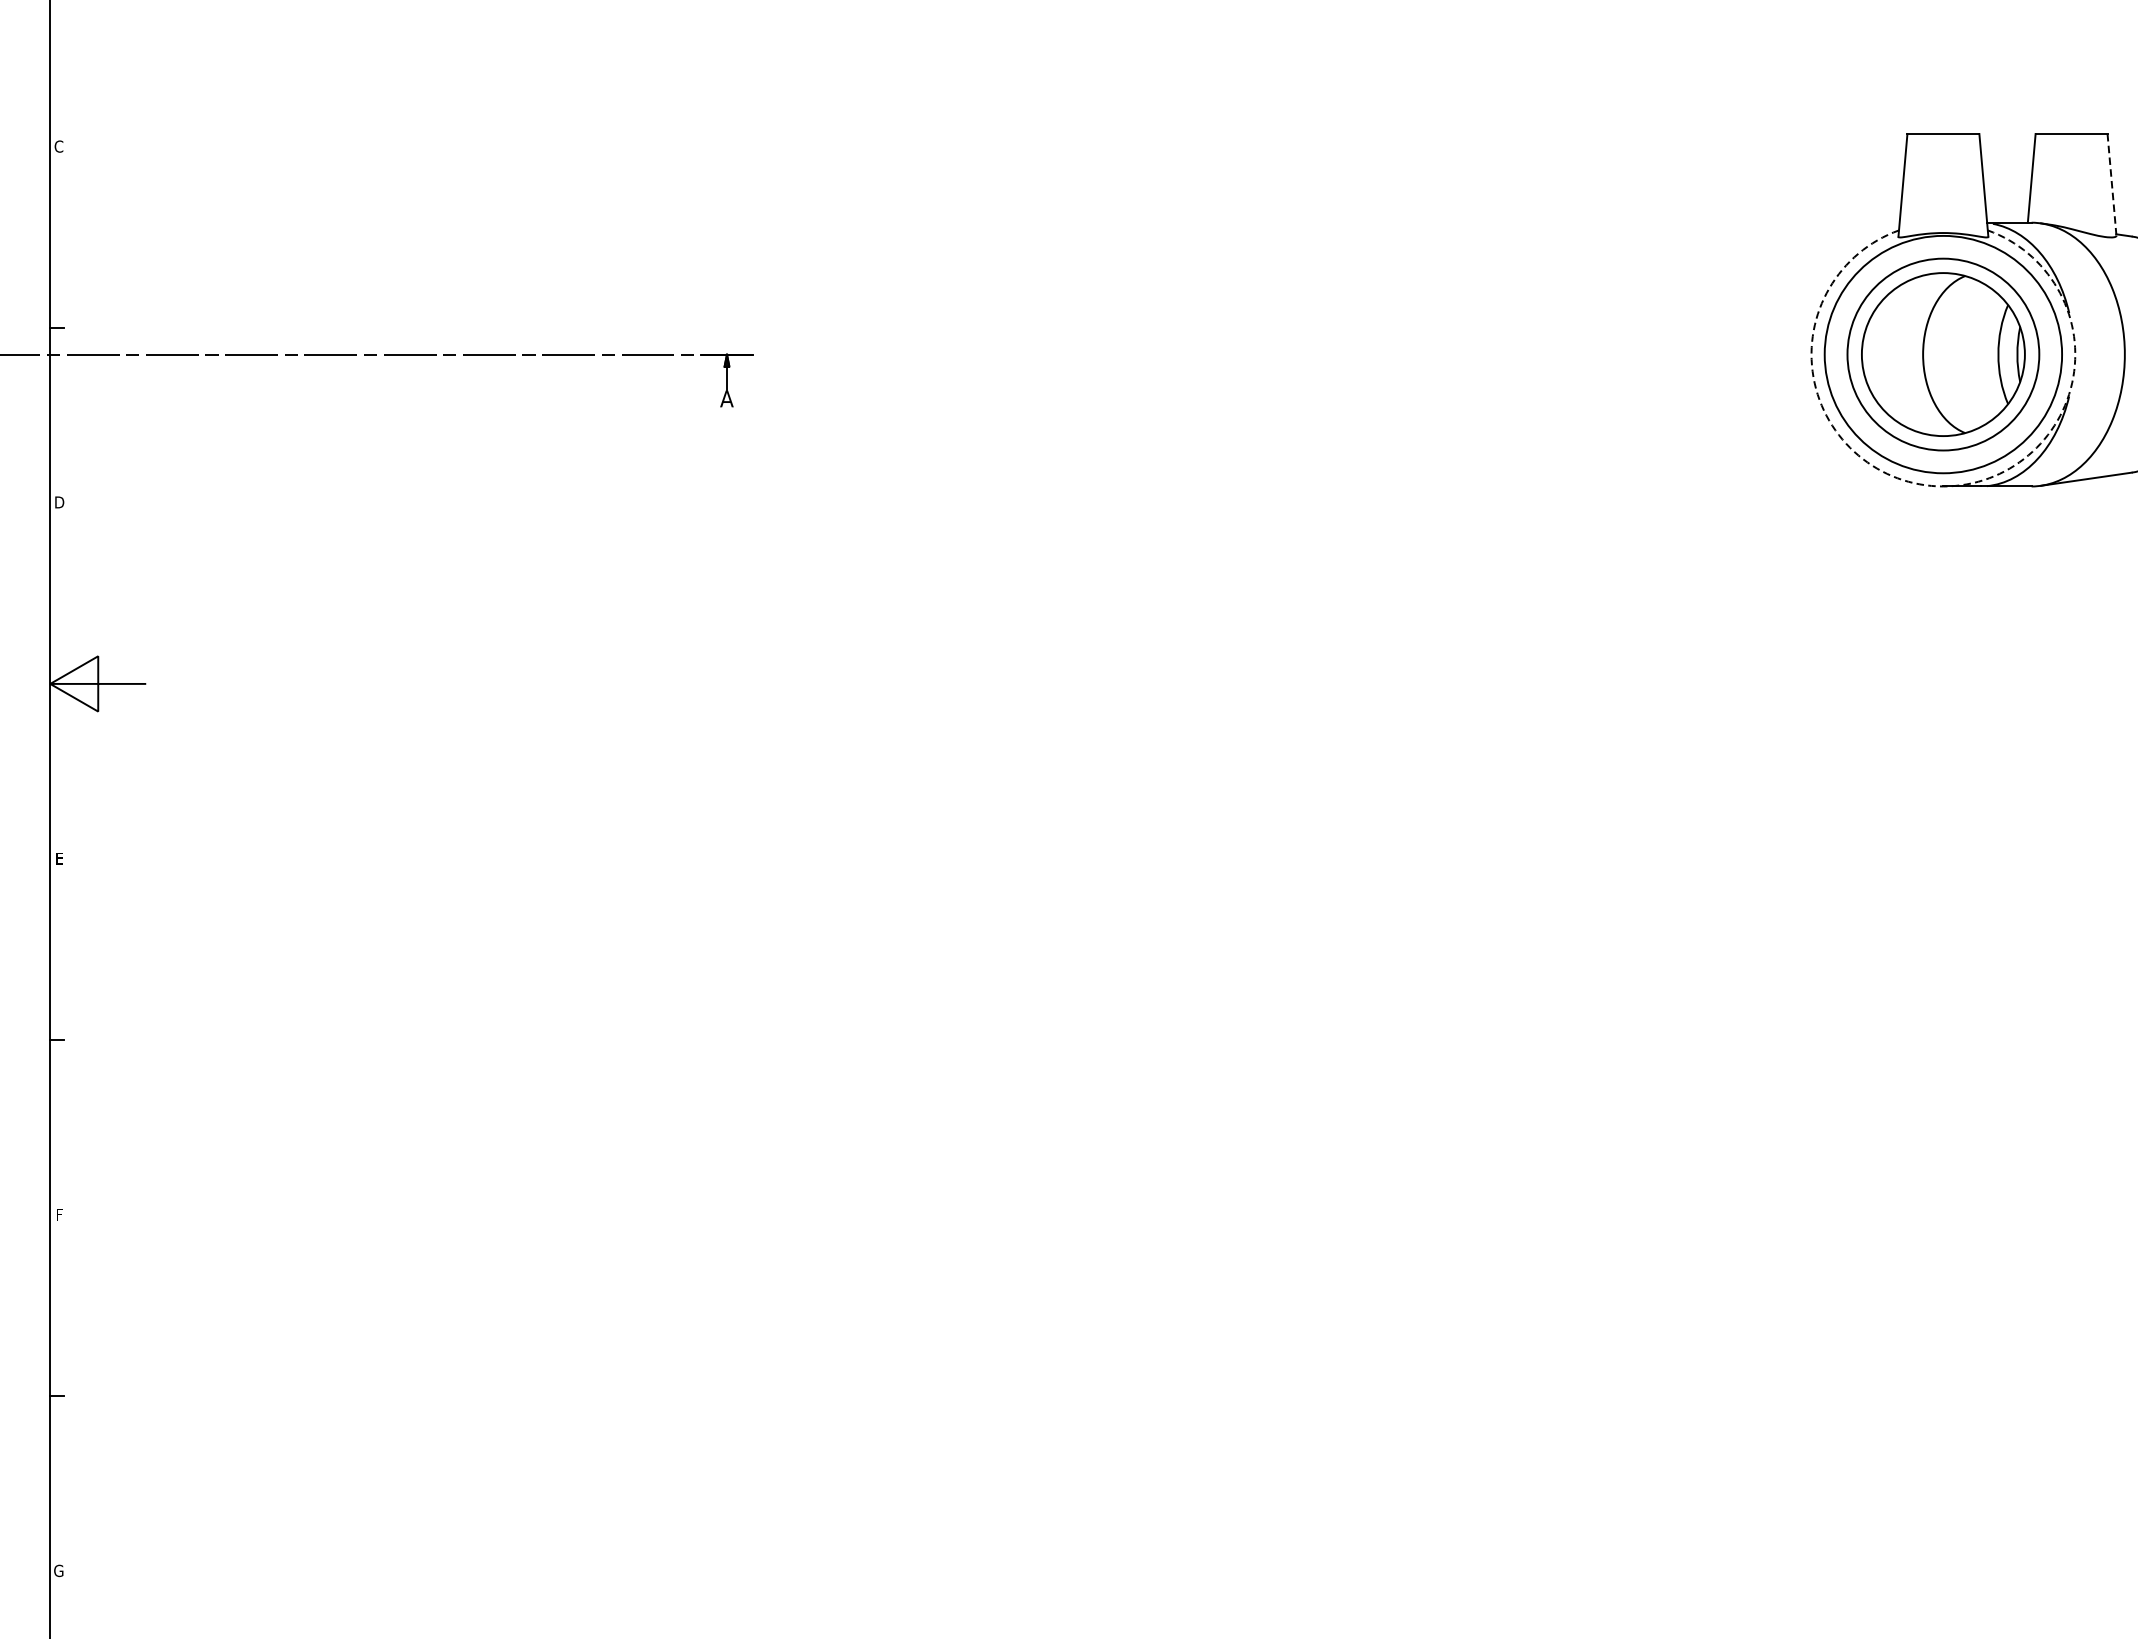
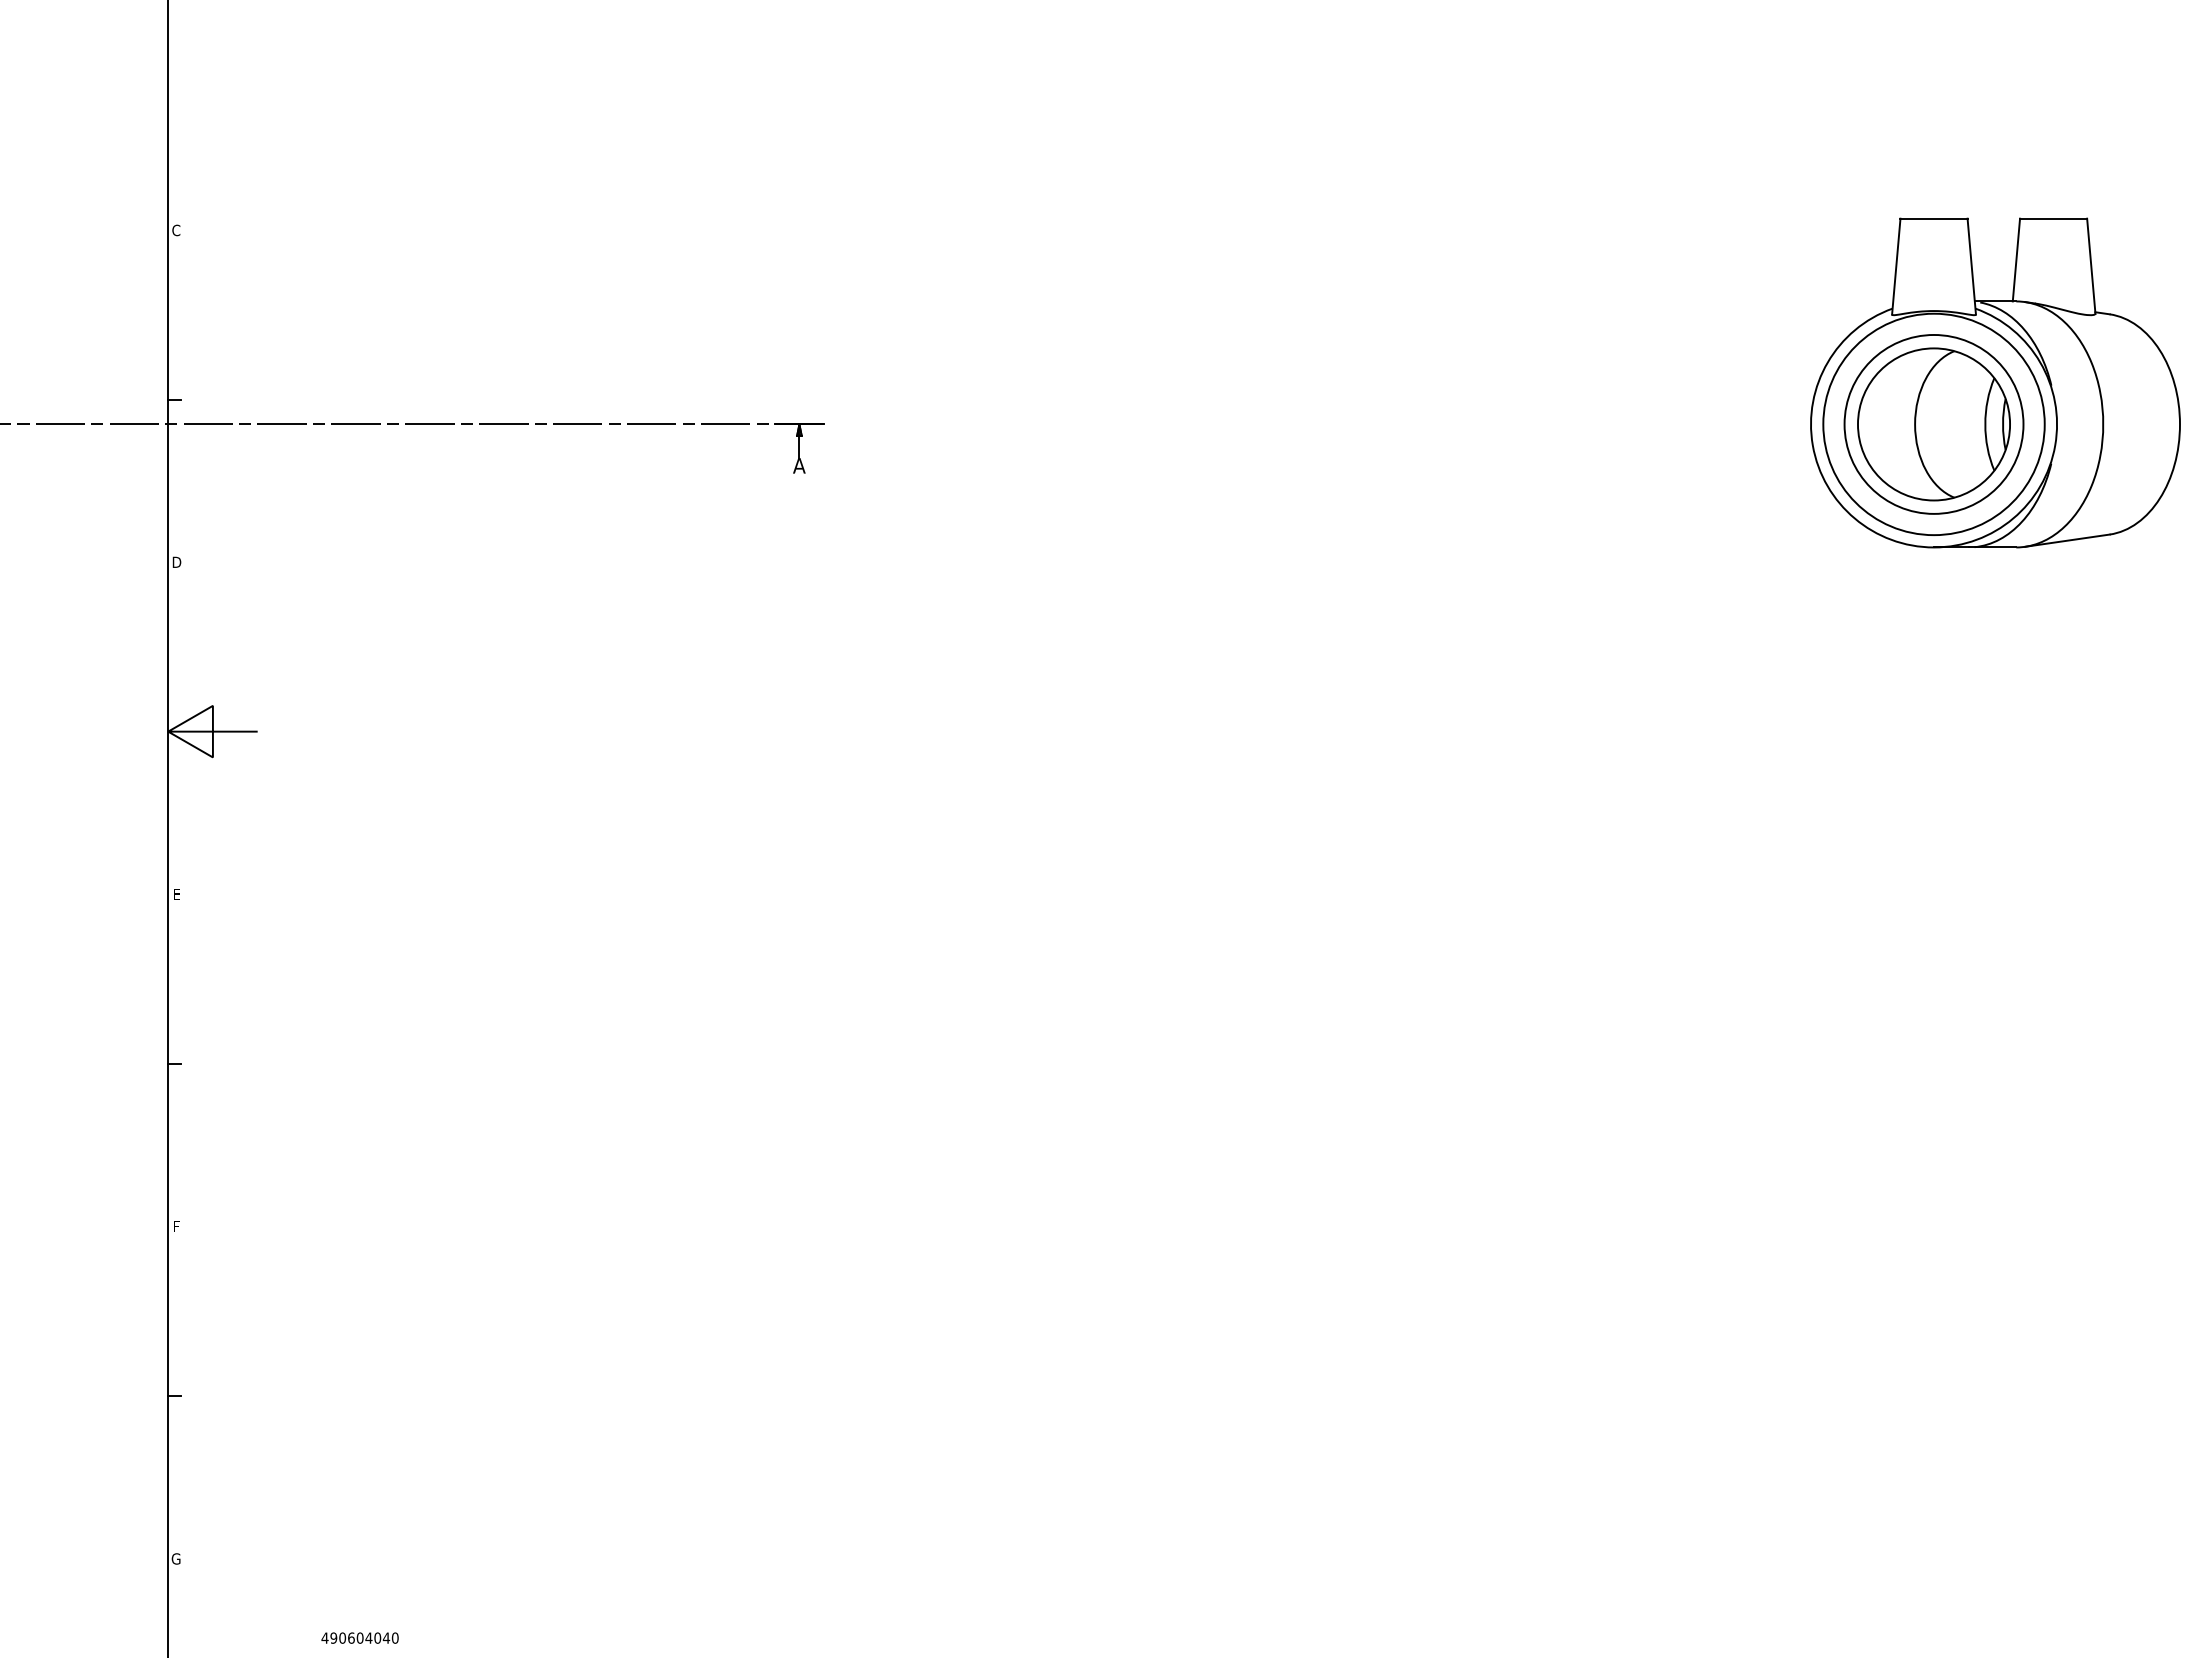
line: (2112, 185) -> (2091, 266), dashed -> solid
arc: (1943, 486) -> (1934, 547), dashed -> solid

